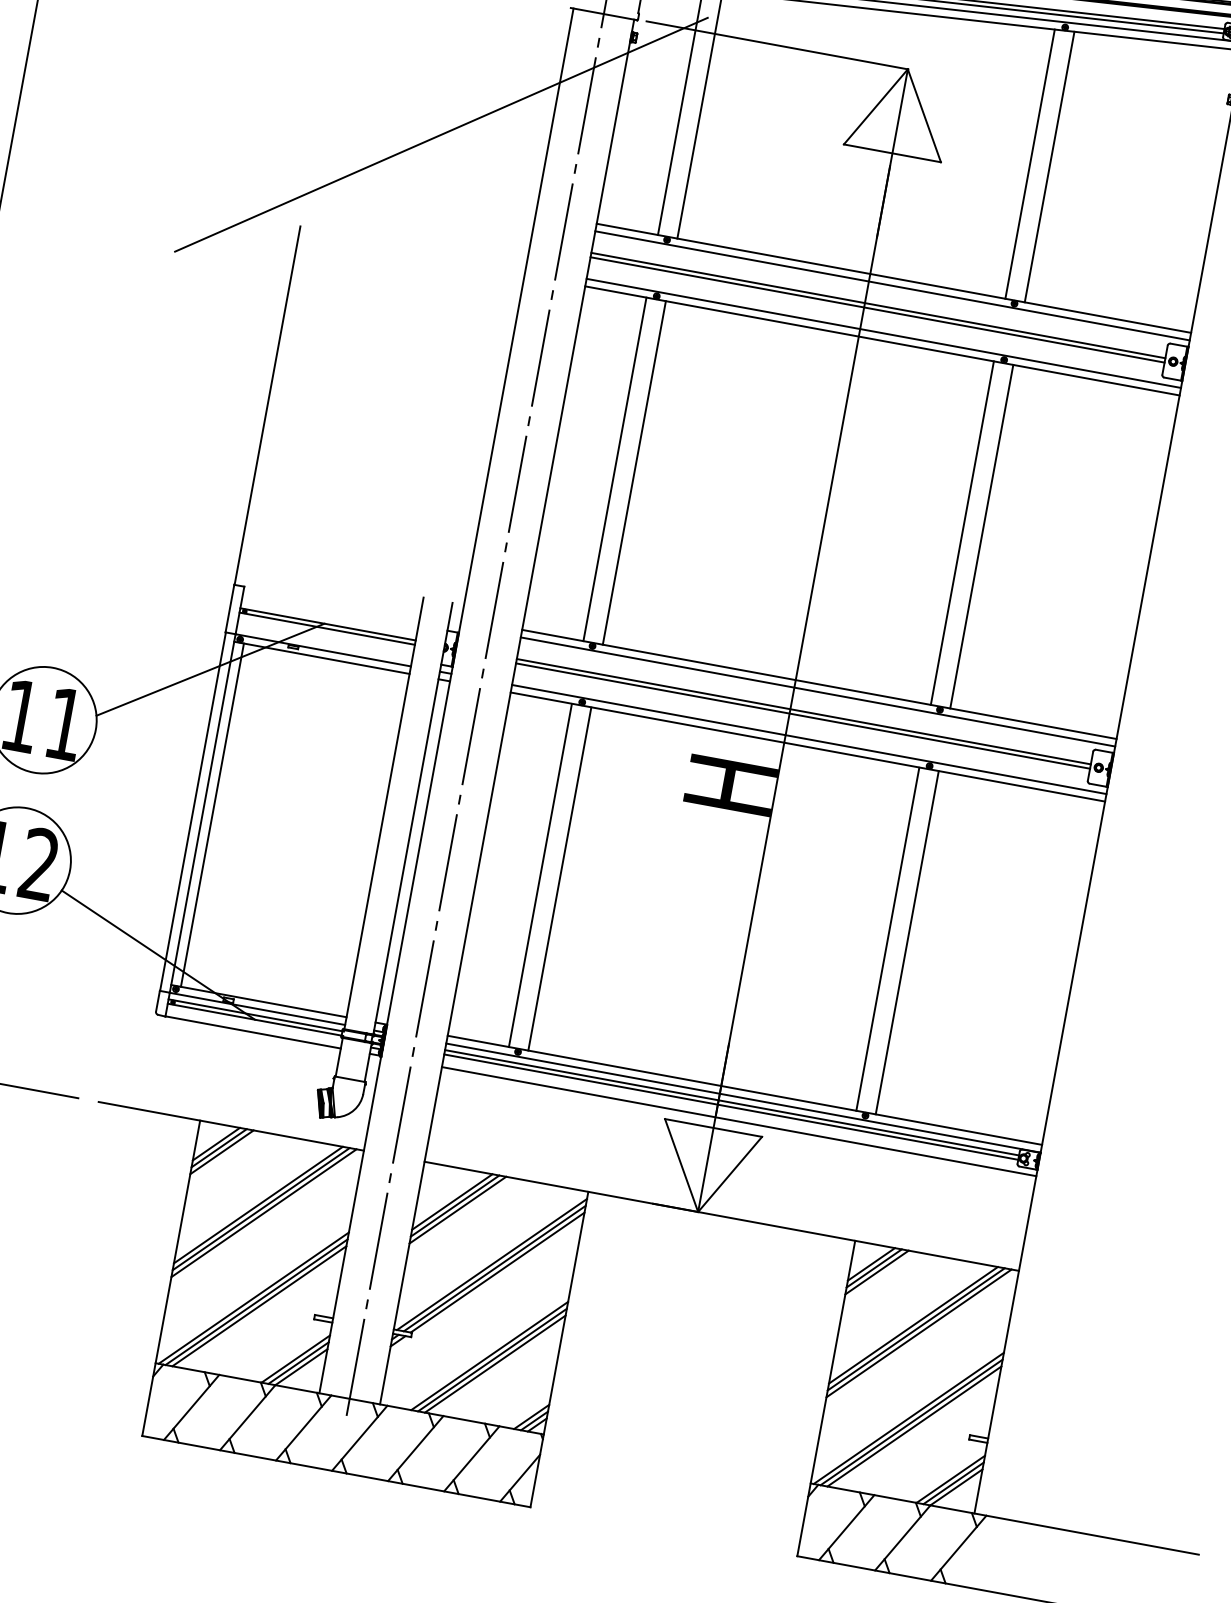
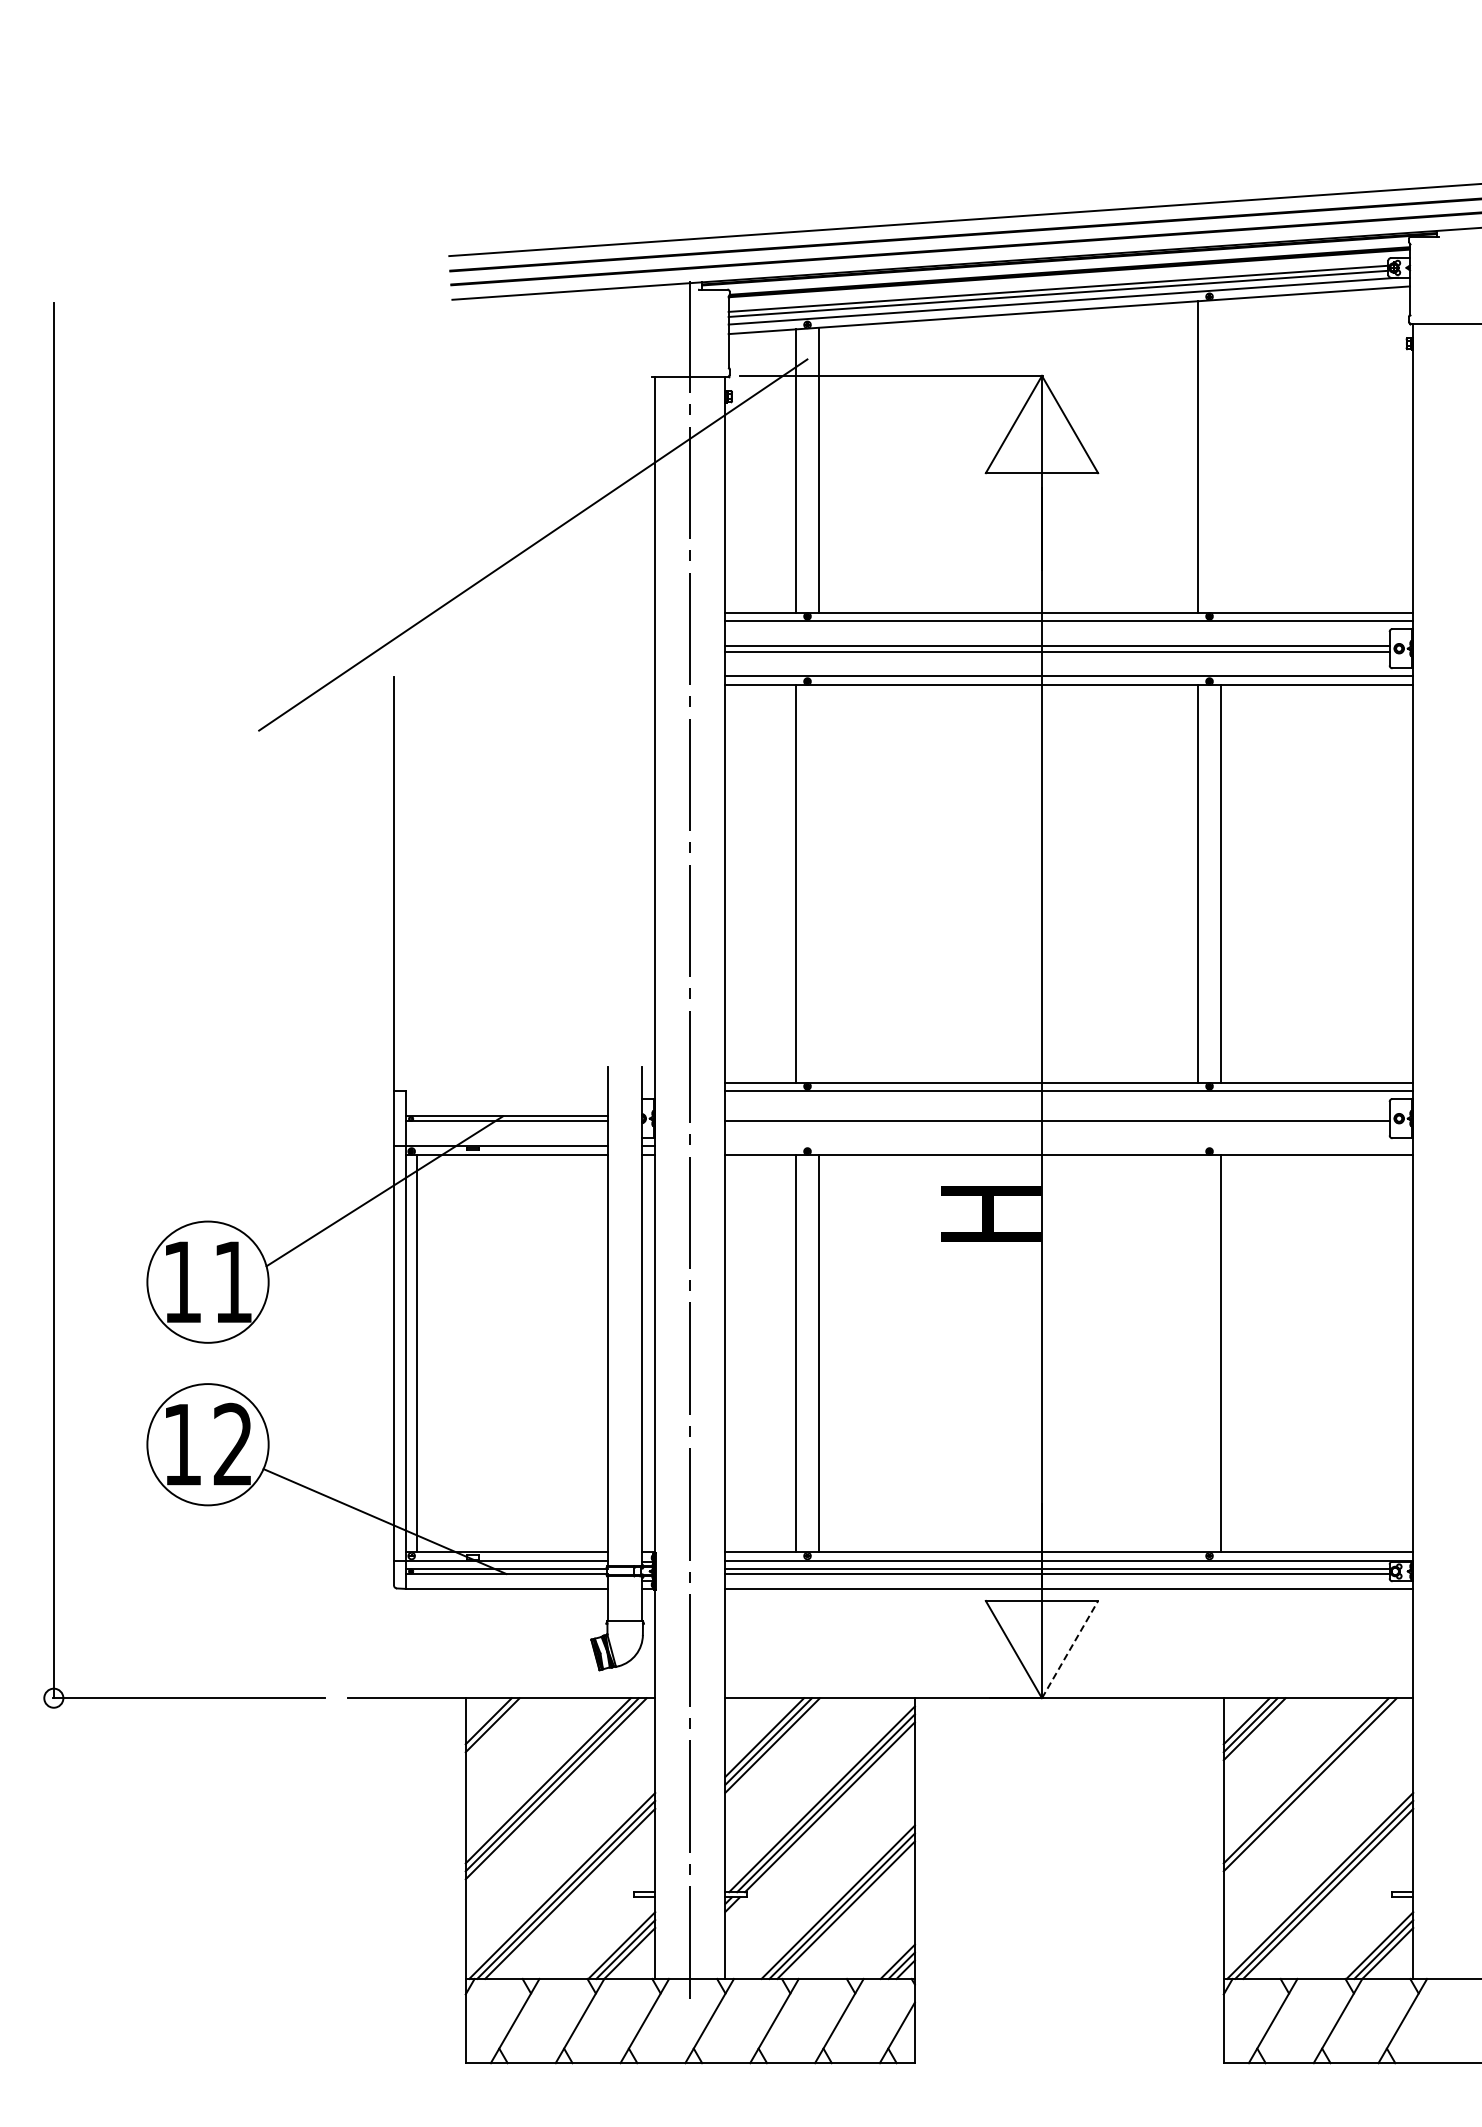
line: (1049, 166) -> (1220, 455), removed
line: (634, 472) -> (818, 883), removed
line: (803, 711) -> (1057, 1116), removed
line: (809, 739) -> (1069, 1146), removed
line: (888, 938) -> (1198, 1353), removed
line: (221, 1152) -> (496, 1729), removed
line: (730, 1174) -> (1070, 1649), solid -> dashed
line: (918, 1333) -> (1313, 1788), removed

